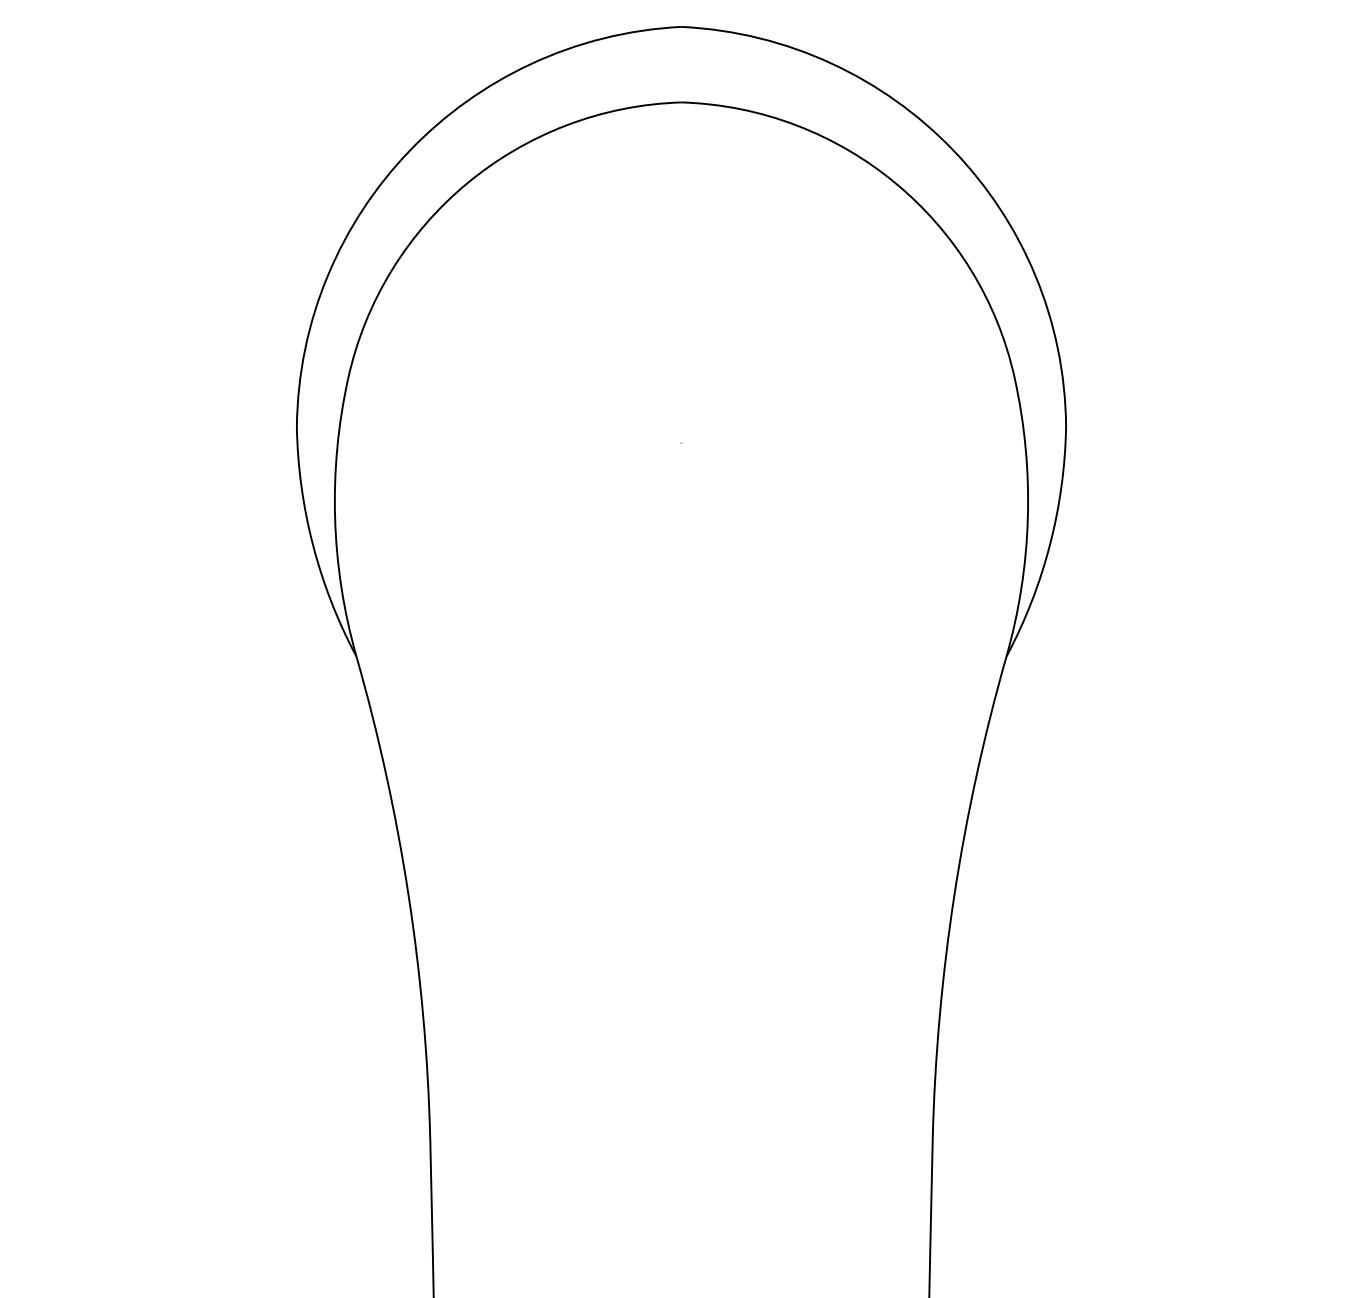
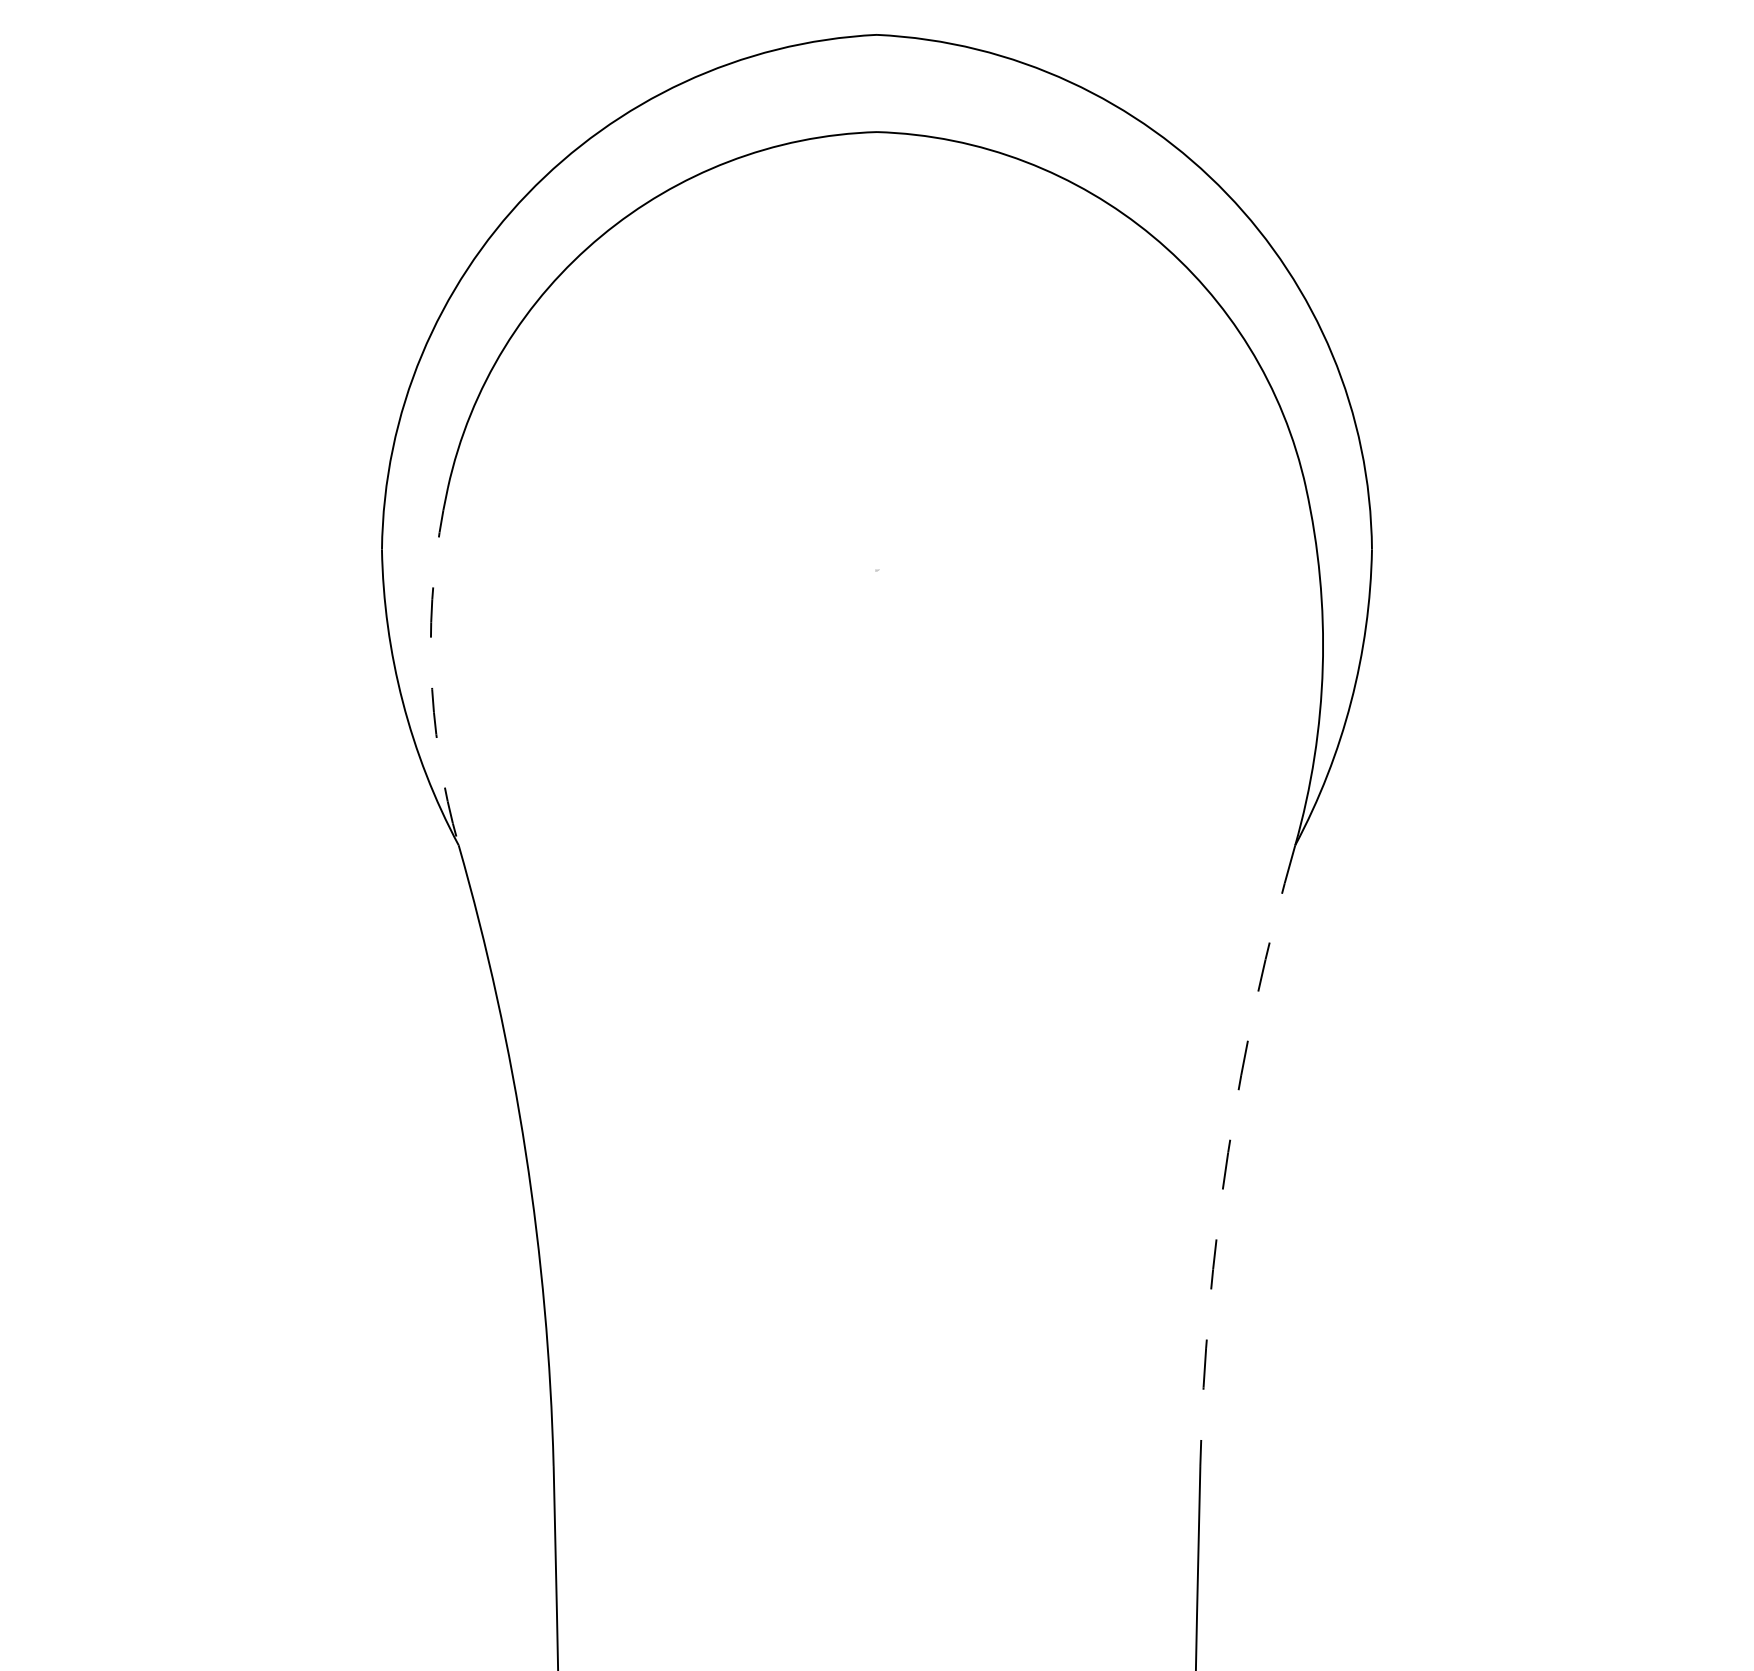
arc: (335, 518) -> (431, 667), solid -> dashed
arc: (954, 895) -> (1228, 1152), solid -> dashed

